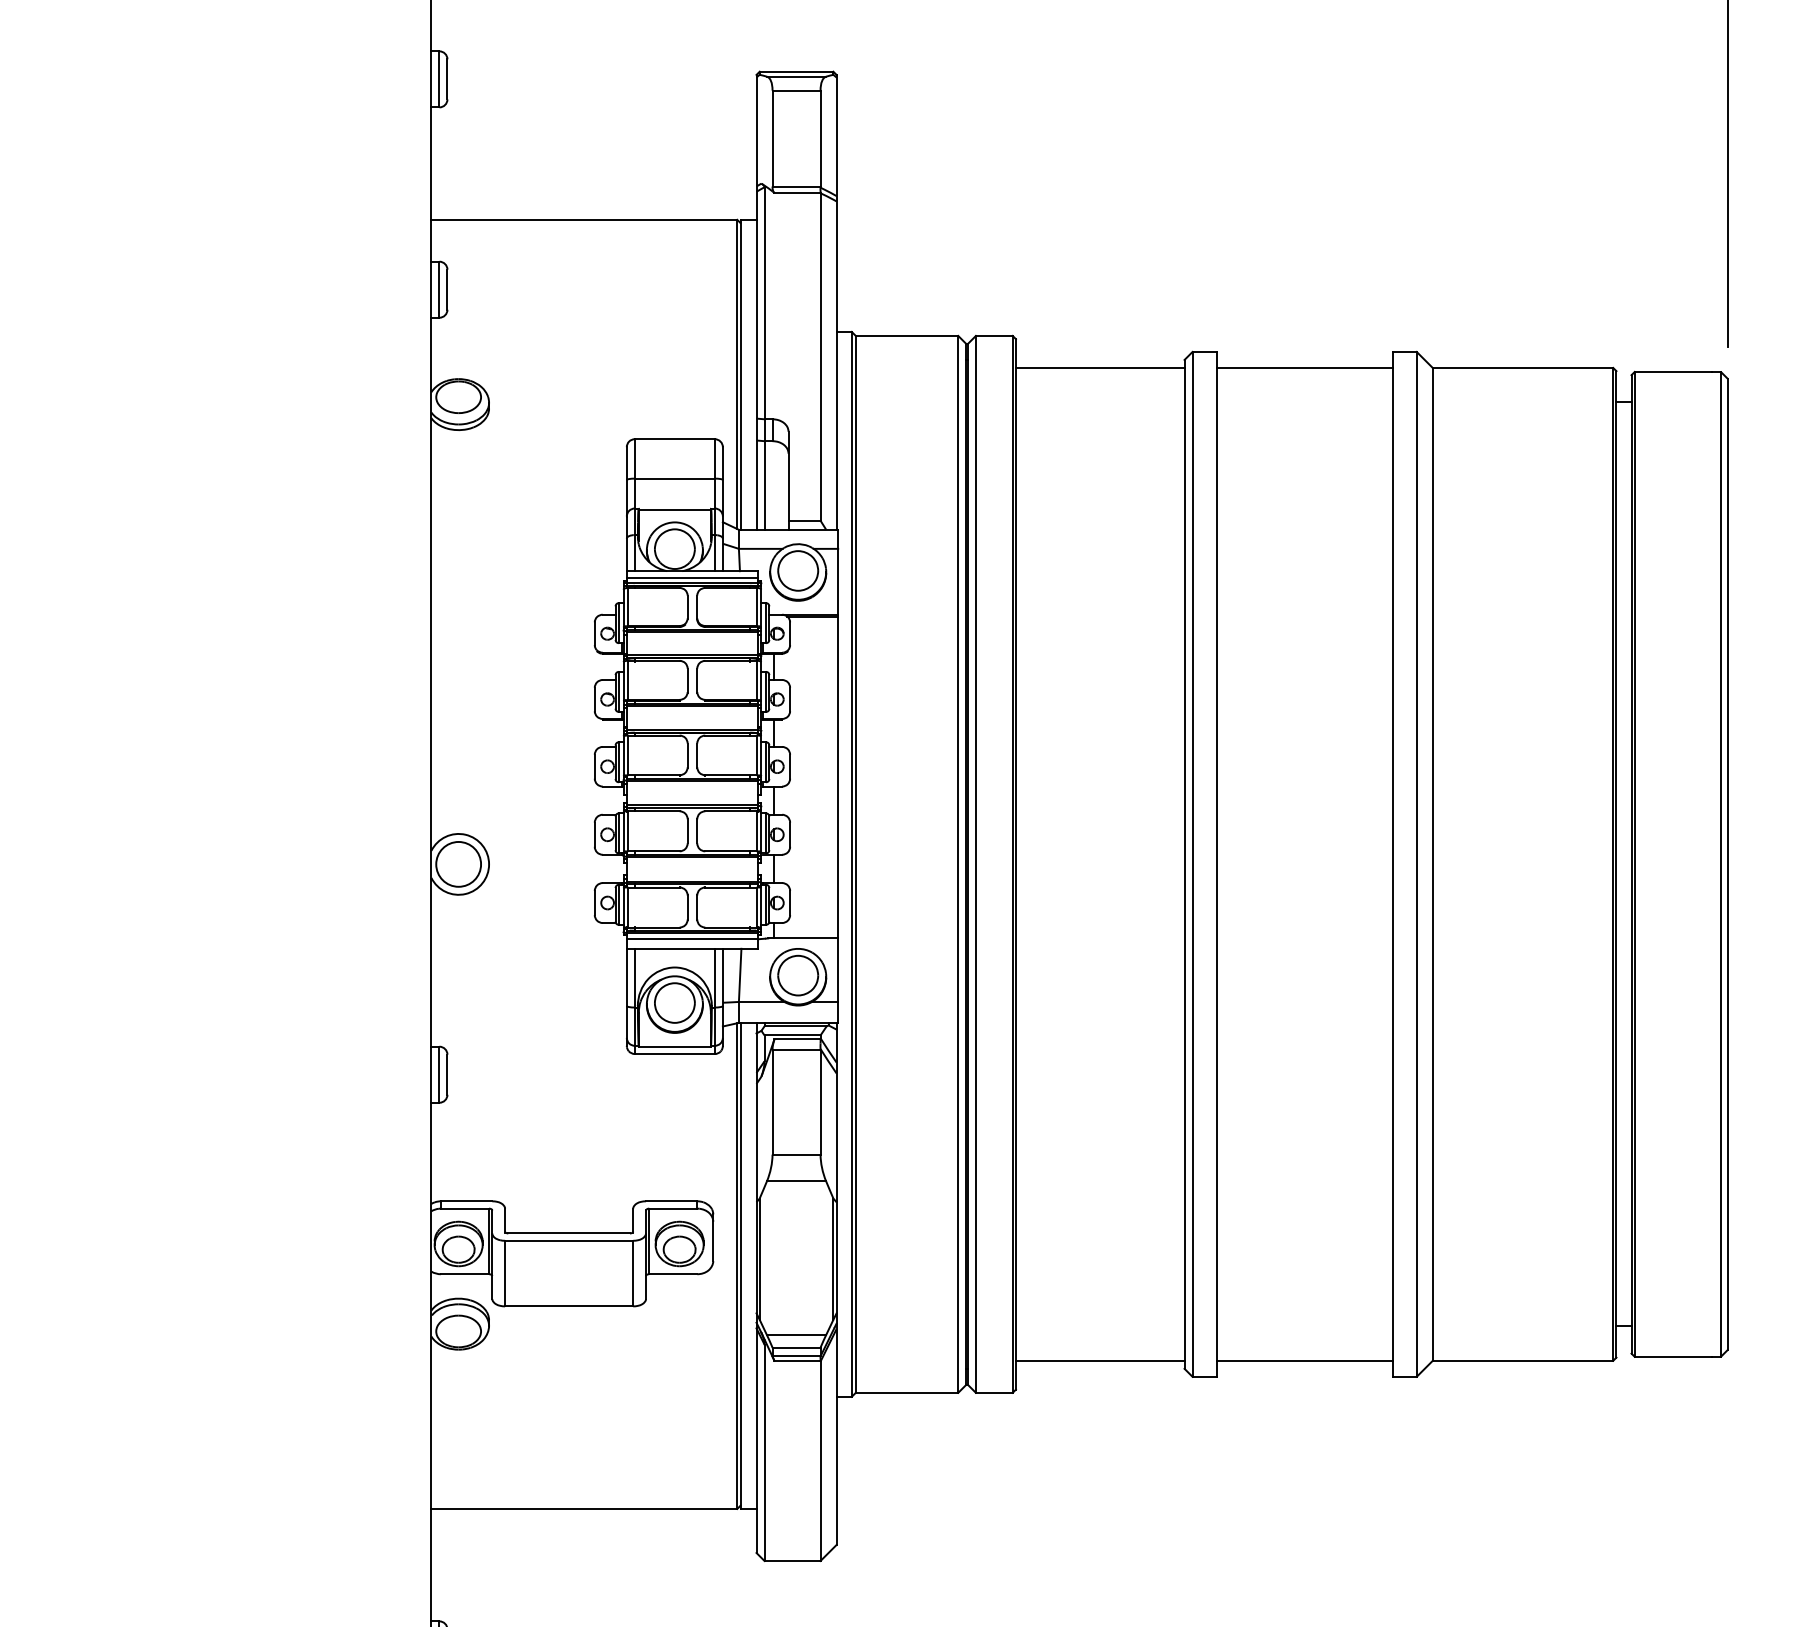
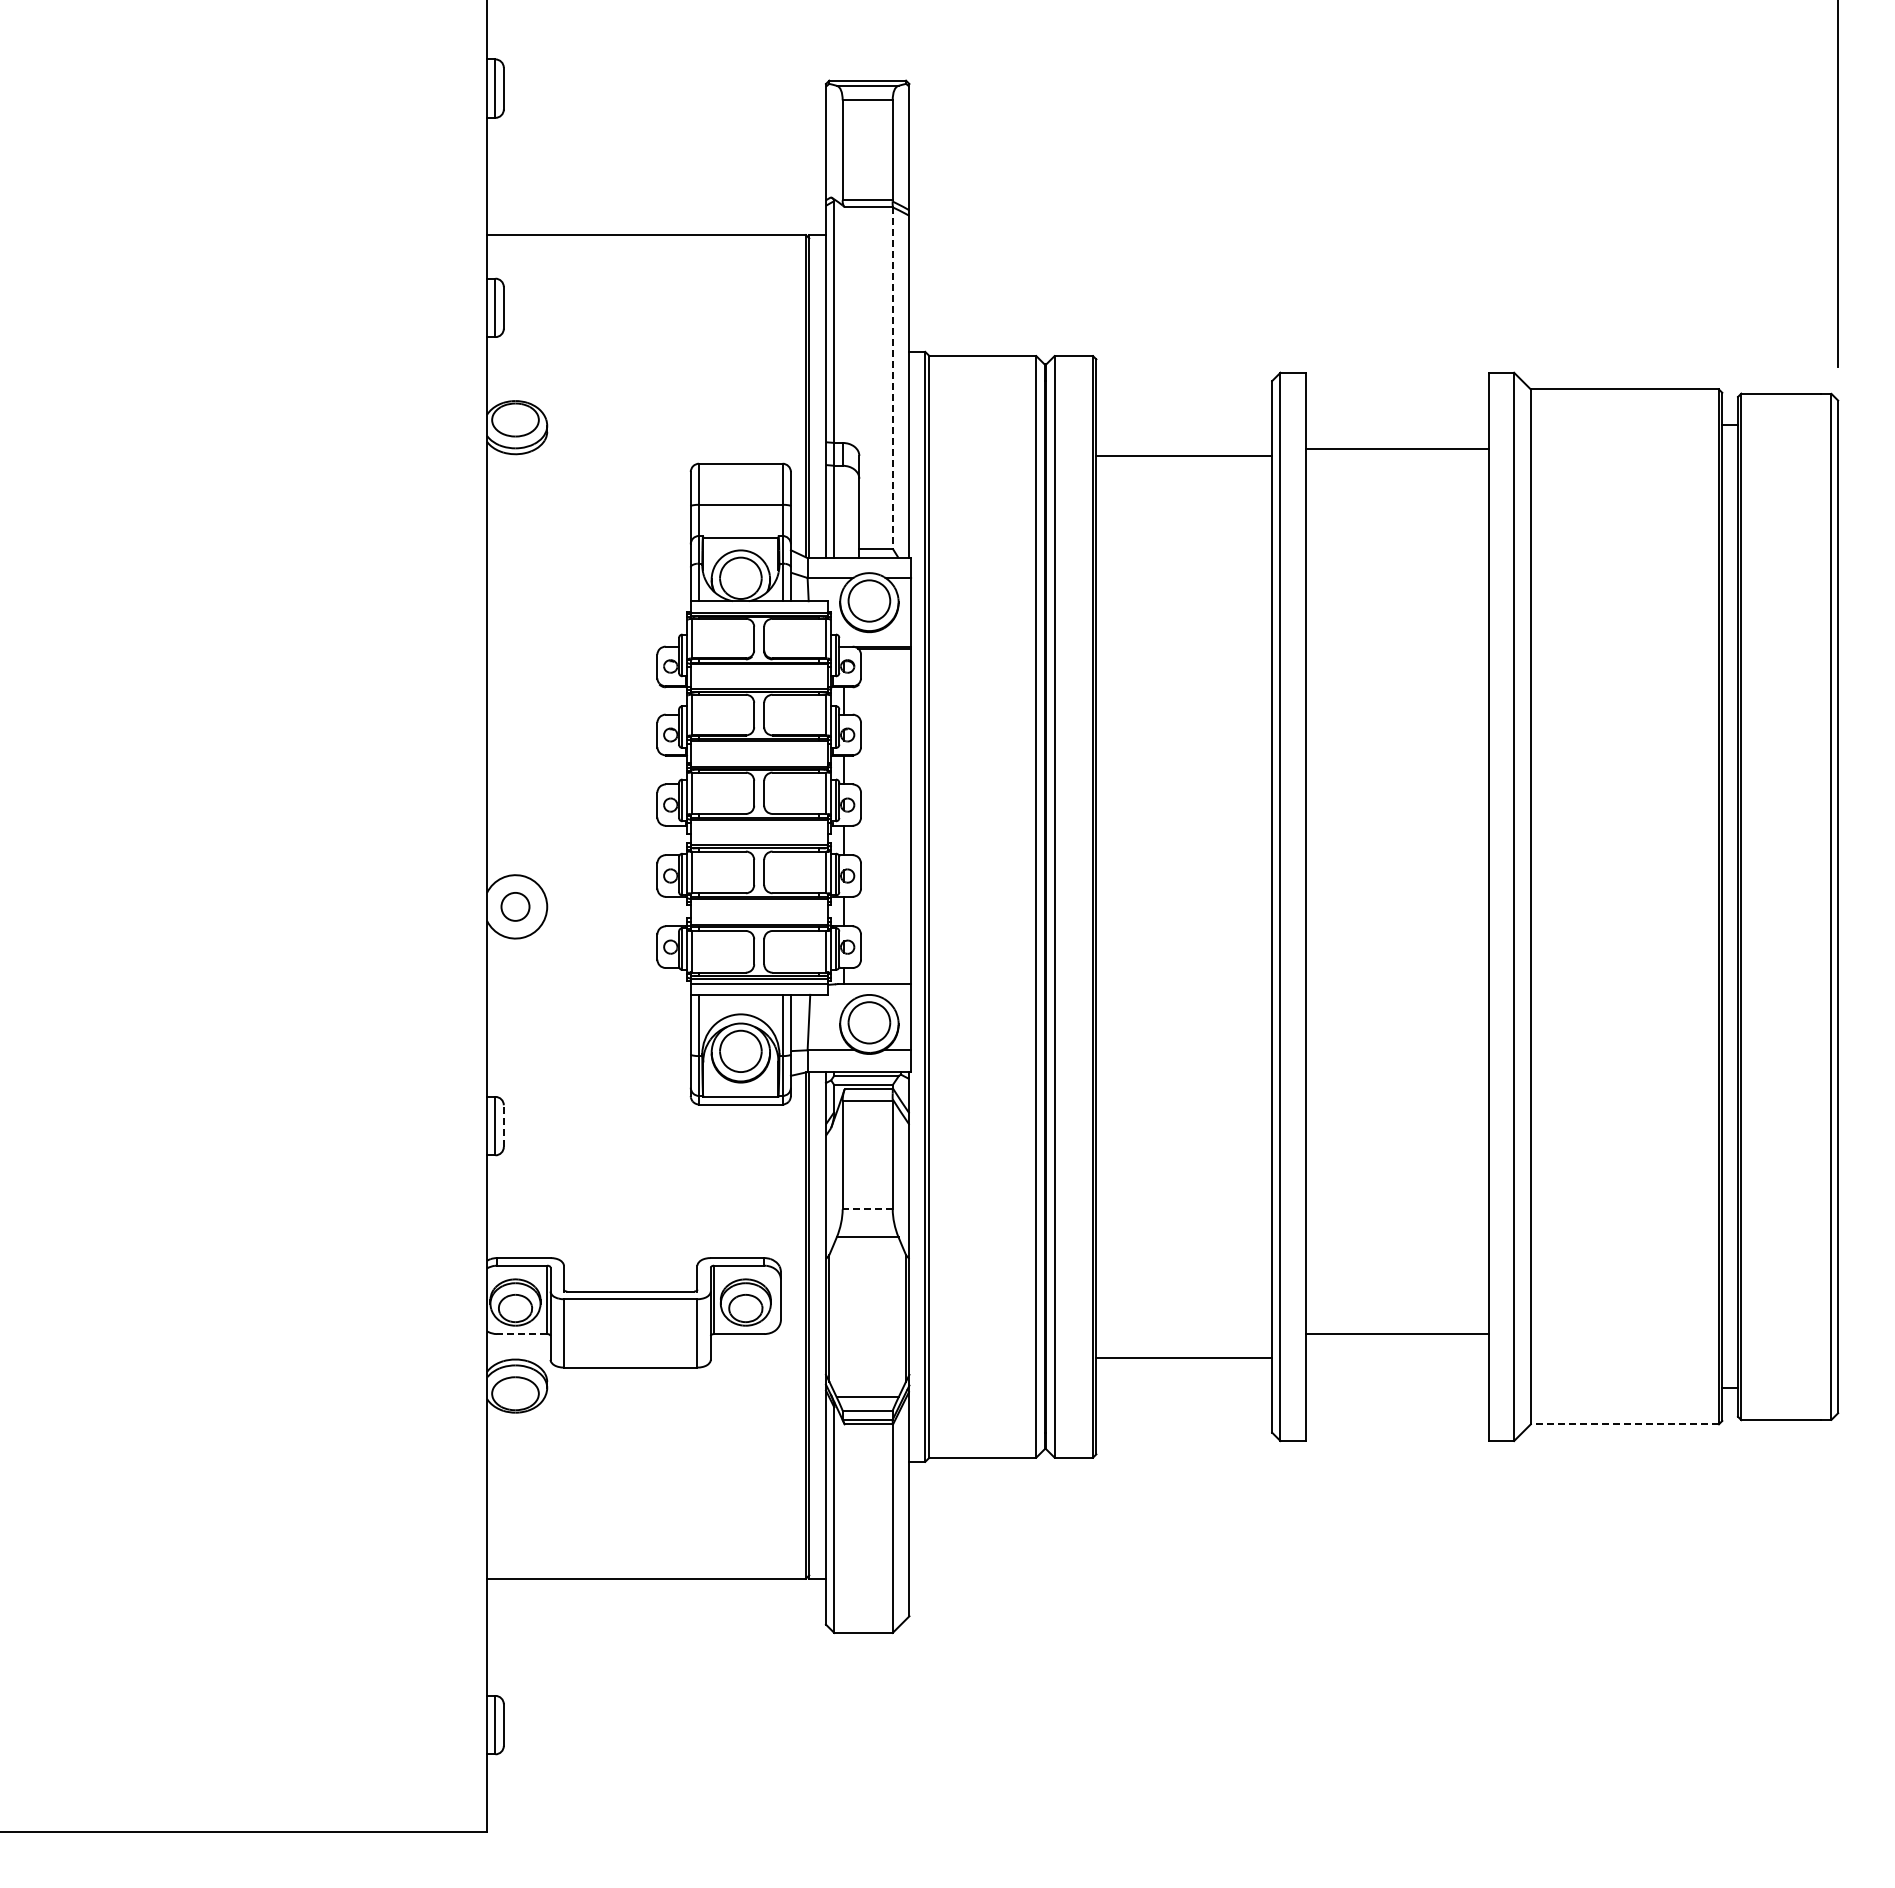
line: (820, 357) -> (892, 378), solid -> dashed
line: (1100, 368) -> (1184, 456), moved
line: (1304, 368) -> (1397, 449), moved
line: (691, 578) -> (758, 608), removed
circle: (458, 864) -> (515, 906), size x0.6
line: (447, 1075) -> (503, 1126), solid -> dashed
line: (796, 1154) -> (867, 1209), solid -> dashed
line: (464, 1274) -> (521, 1334), solid -> dashed
line: (1100, 1360) -> (1184, 1358), moved
line: (1304, 1360) -> (1397, 1334), moved
line: (1522, 1360) -> (1624, 1424), solid -> dashed

